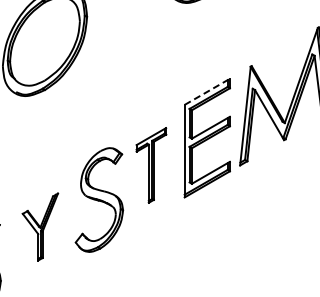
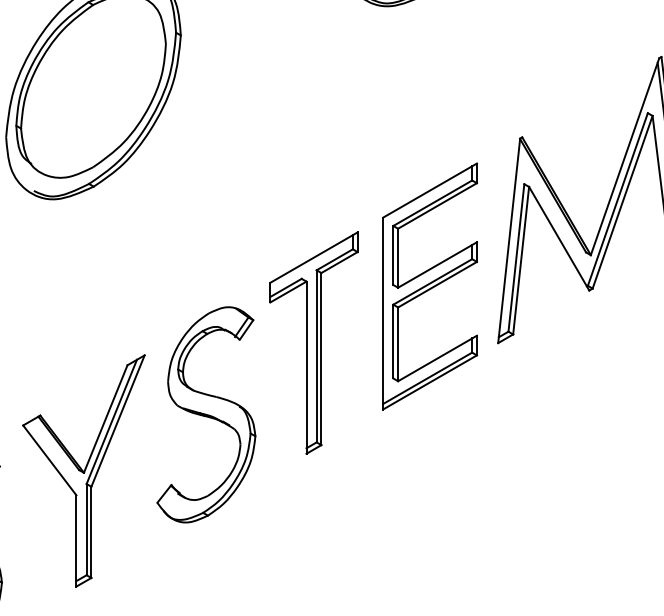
line: (207, 91) -> (430, 189), dashed -> solid
part: (151, 165) -> (314, 343), size x1.43
part: (40, 226) -> (84, 469), size x1.67

